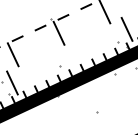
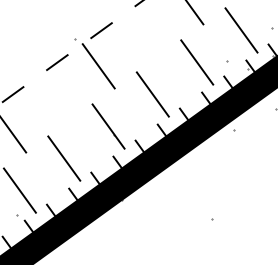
line: (103, 39) -> (195, 61), added
line: (80, 50) -> (151, 94), added
line: (57, 61) -> (106, 126), added
line: (35, 71) -> (64, 156), added

